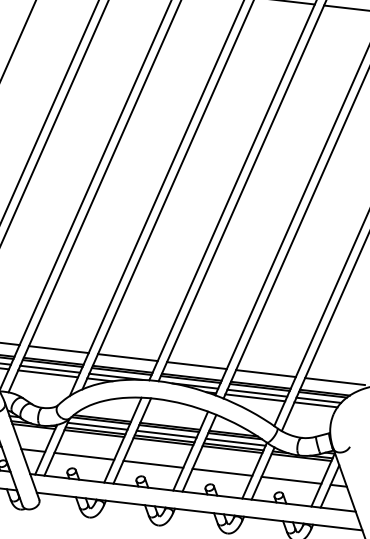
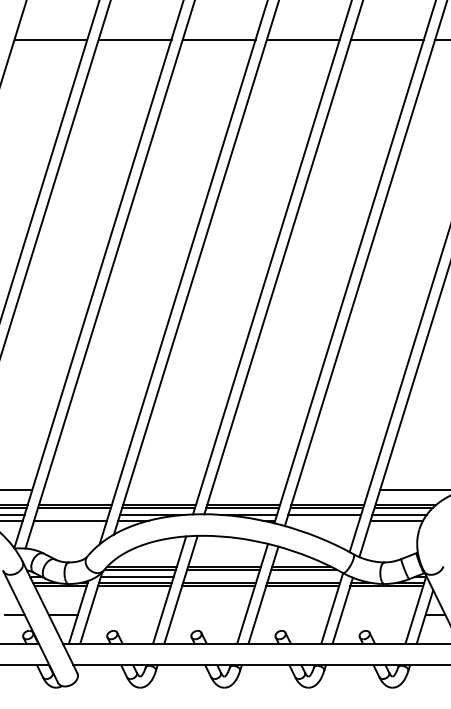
line: (58, 349) -> (79, 490), removed
line: (127, 357) -> (163, 490), removed
line: (196, 365) -> (247, 490), removed
line: (49, 368) -> (71, 514), removed
line: (265, 373) -> (331, 490), removed
line: (255, 397) -> (322, 520), removed
line: (166, 433) -> (221, 576), removed
line: (235, 441) -> (305, 576), removed
line: (84, 456) -> (125, 614), removed
line: (153, 464) -> (209, 614), removed
line: (222, 471) -> (293, 614), removed
line: (291, 479) -> (377, 614), removed

